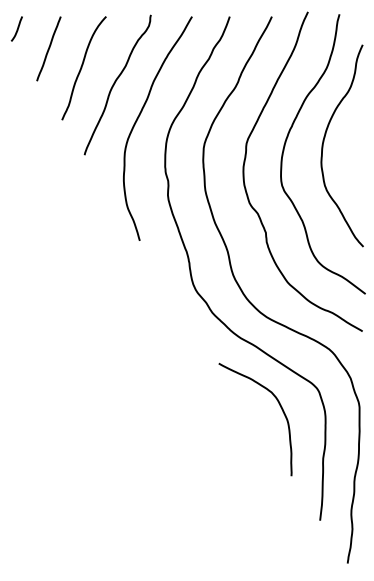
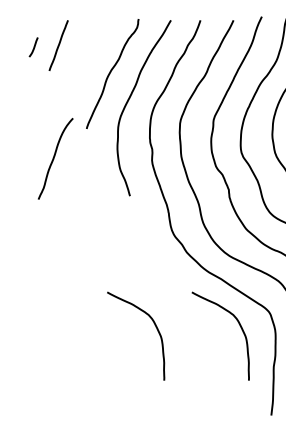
curve: (17, 28) -> (34, 46), moved
curve: (82, 68) -> (54, 159), moved
curve: (172, 407) -> (155, 326), added

